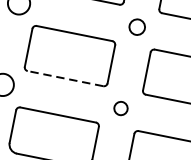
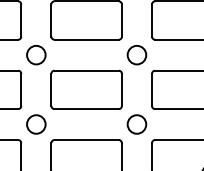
circle: (136, 27) -> (136, 55), size x1.43
line: (65, 79) -> (86, 109), dashed -> solid
circle: (120, 108) -> (136, 124), size x1.67

